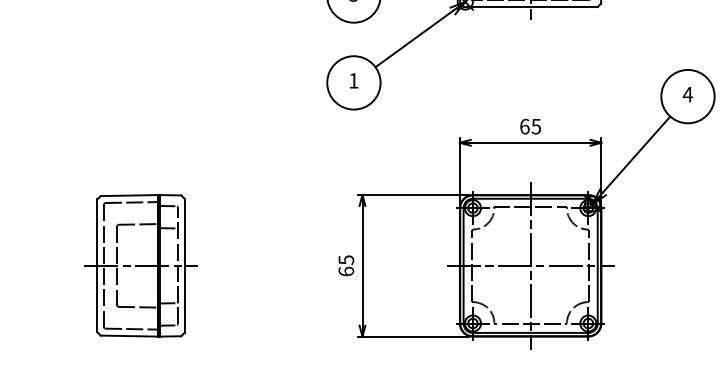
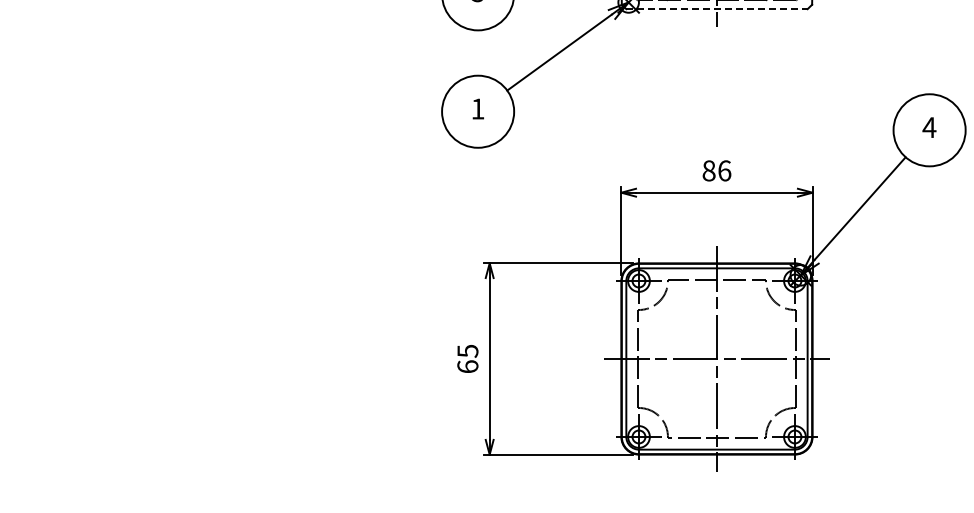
line: (530, 7) -> (716, 9), solid -> dashed
text: (530, 126) -> (716, 170), 65 -> 86
part: (141, 265) -> (190, 358), removed

